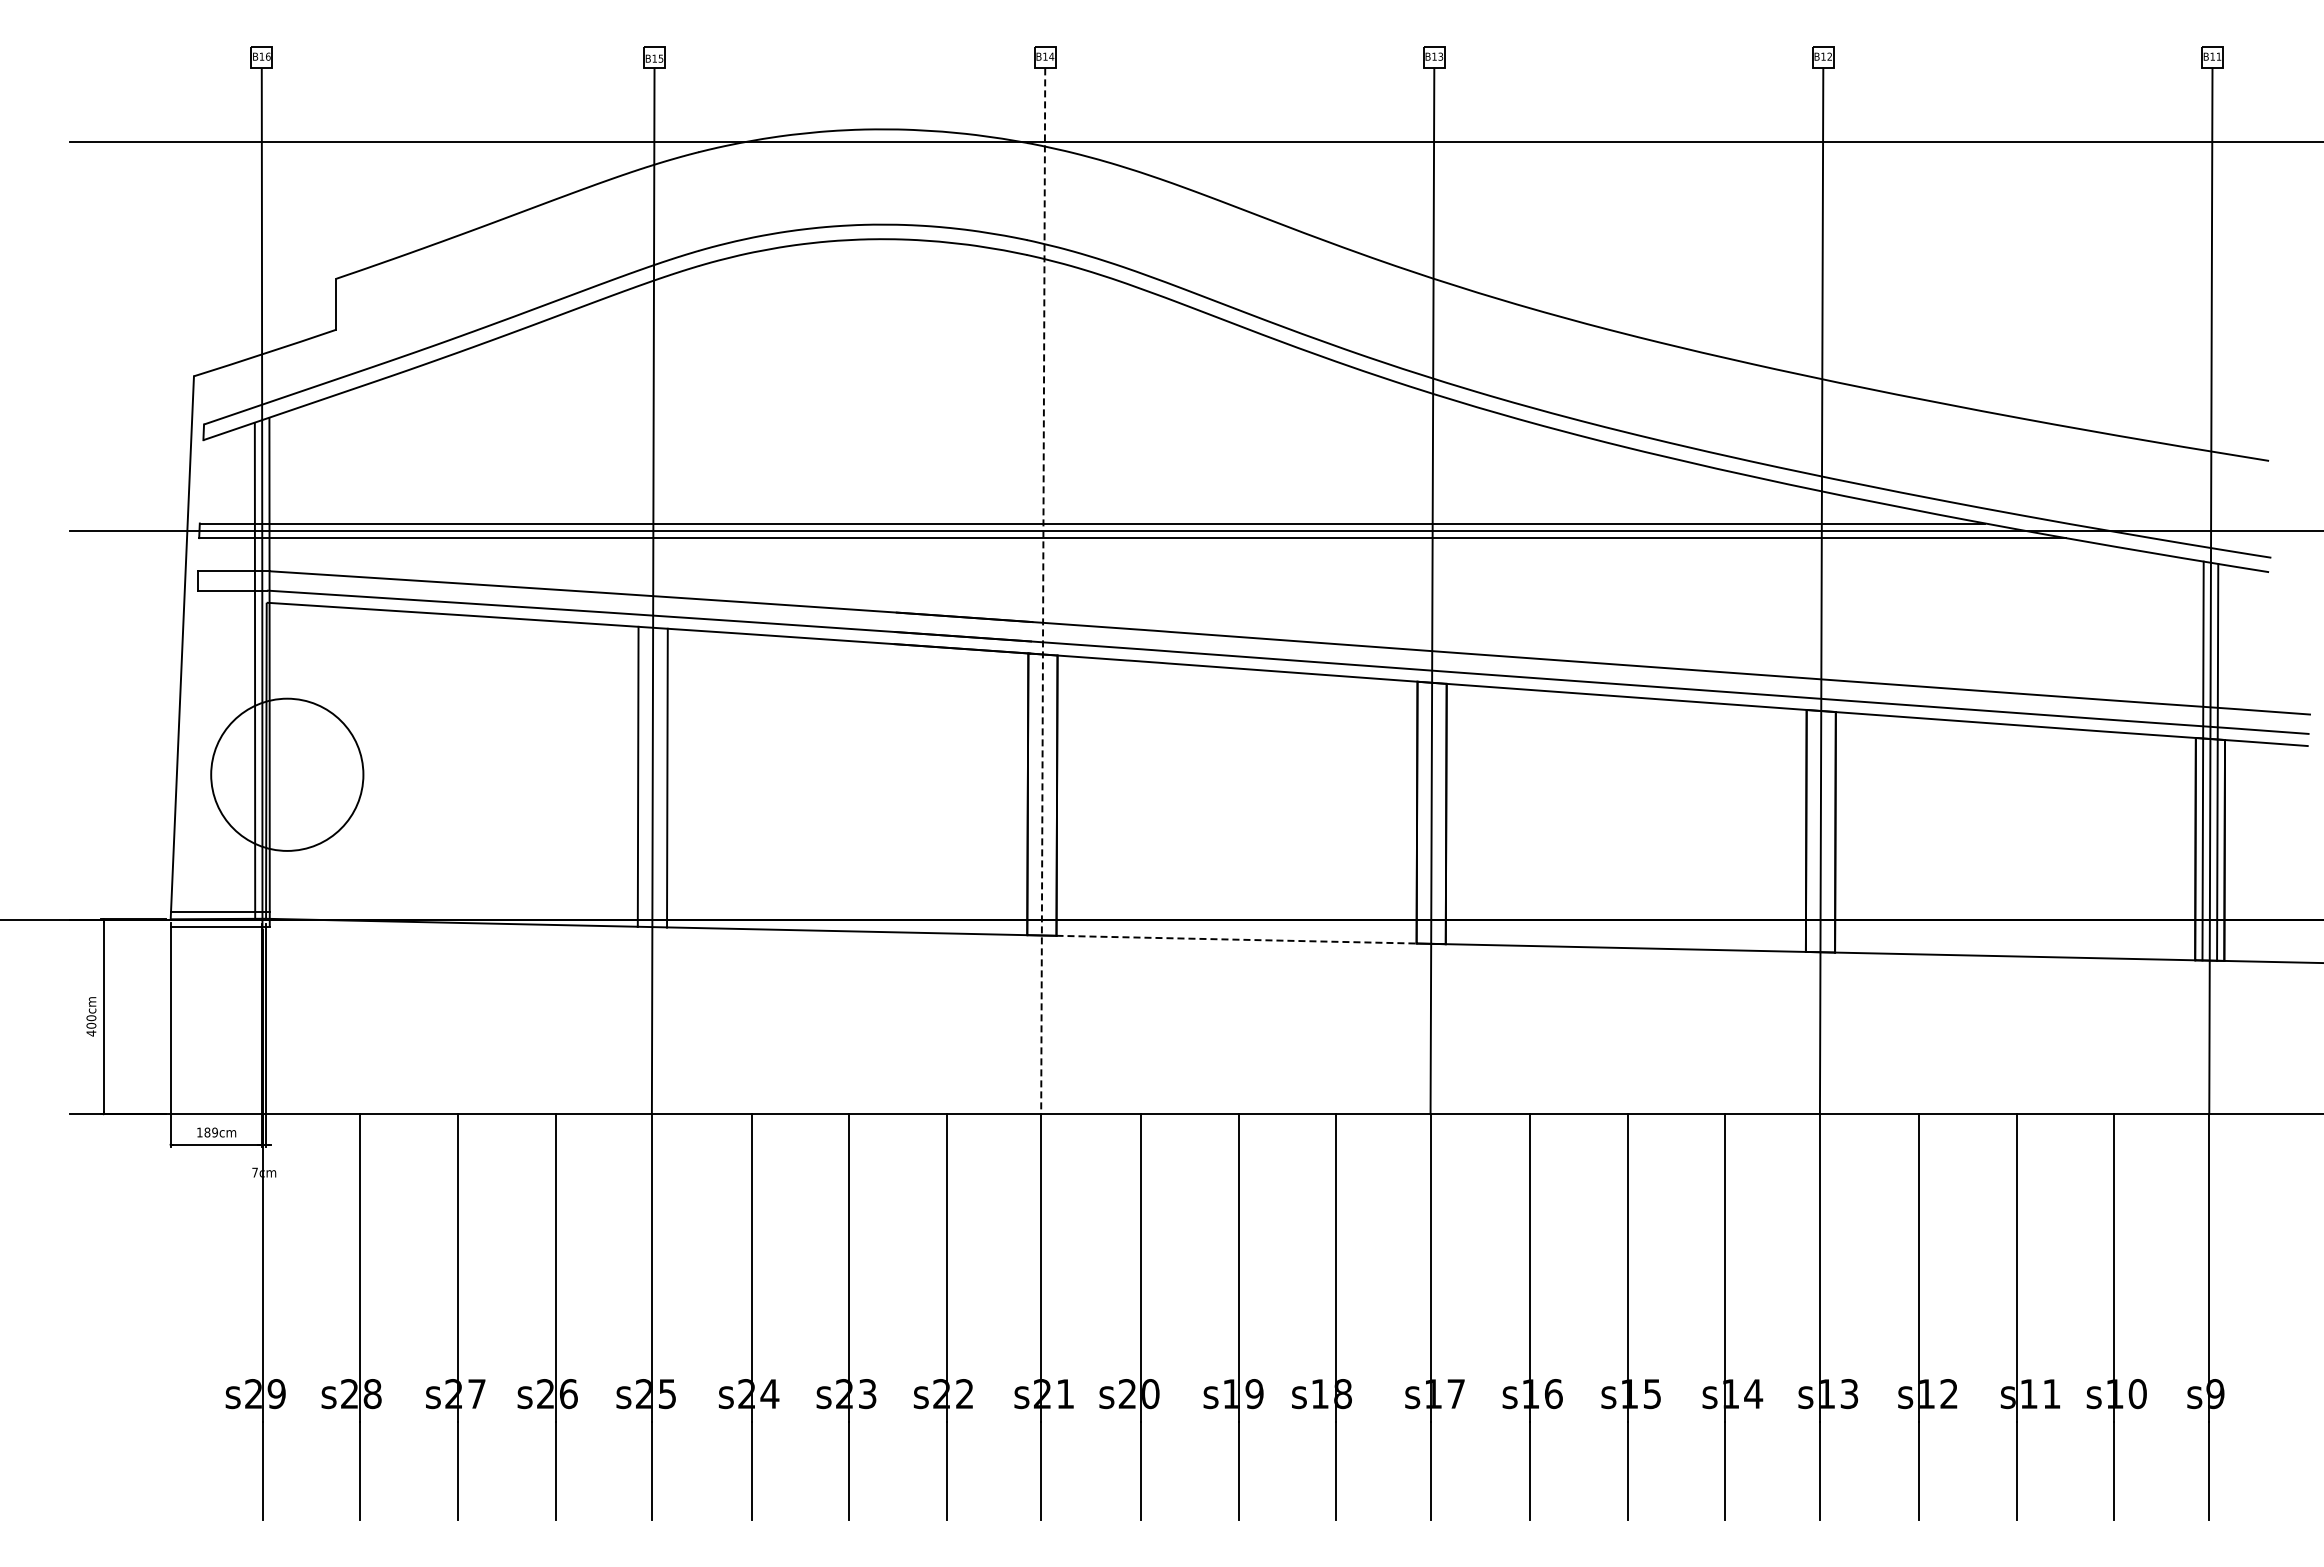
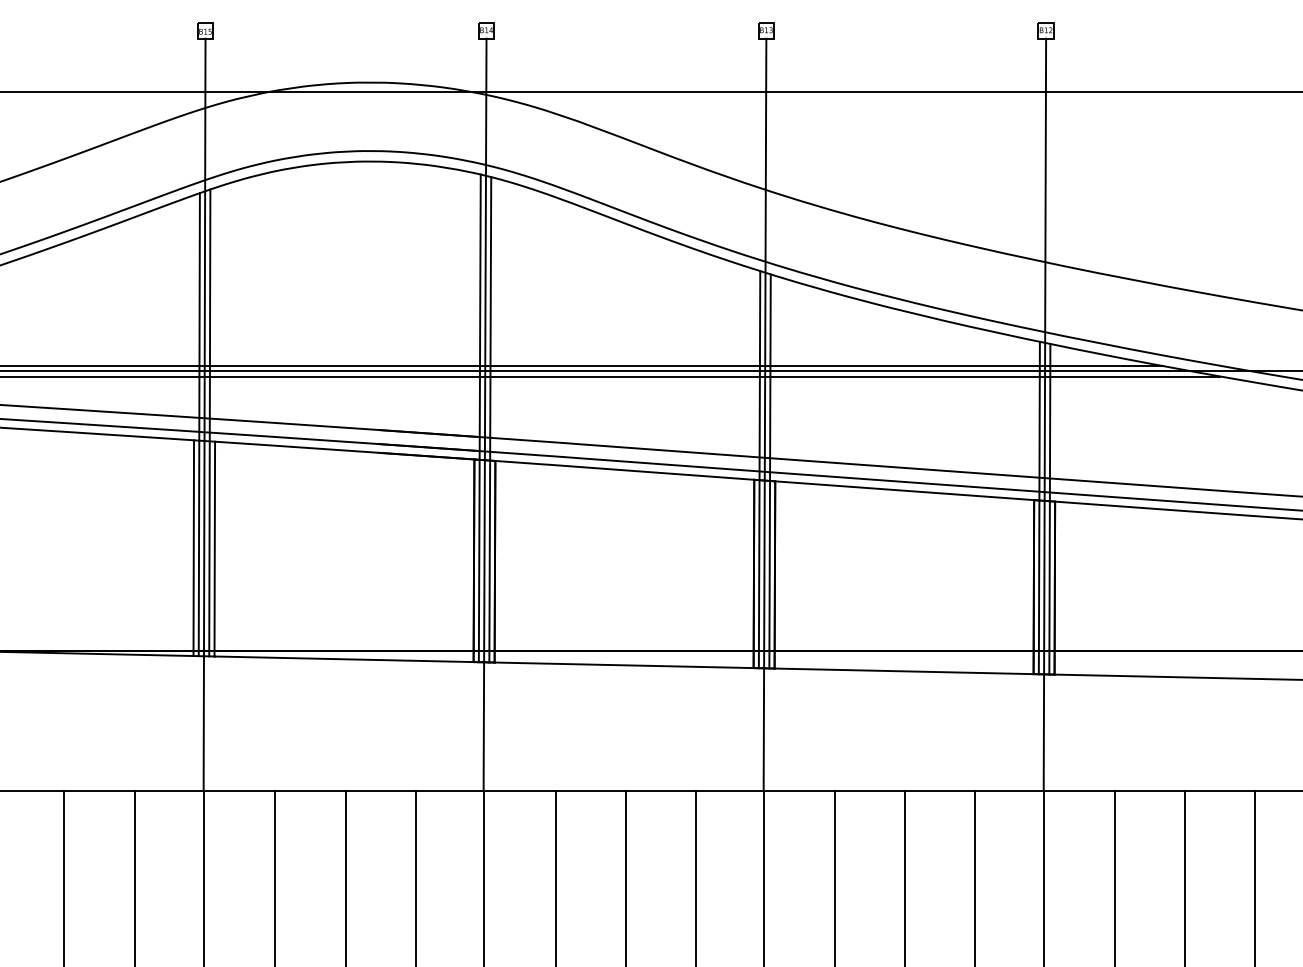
line: (1043, 591) -> (485, 414), dashed -> solid
line: (1035, 596) -> (479, 418), added
line: (1050, 597) -> (490, 419), added
line: (660, 602) -> (209, 422), added
line: (645, 604) -> (199, 424), added
line: (1424, 667) -> (759, 469), added
line: (1439, 670) -> (770, 471), added
line: (1813, 720) -> (1039, 507), added
line: (1828, 722) -> (1049, 509), added
line: (1237, 939) -> (624, 665), dashed -> solid

